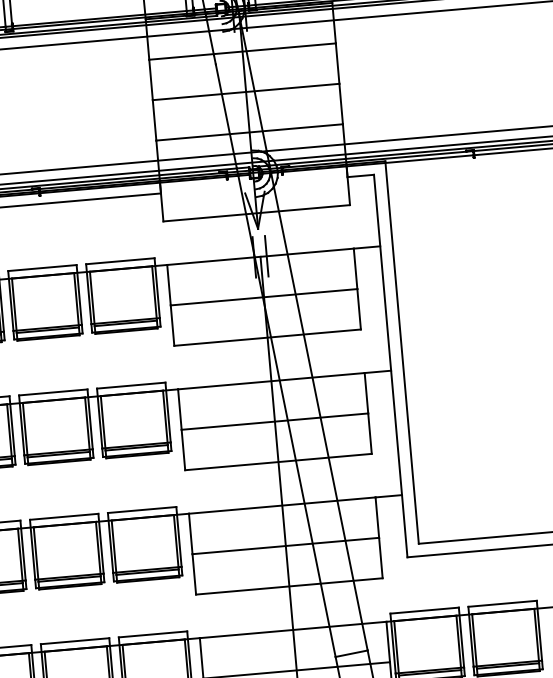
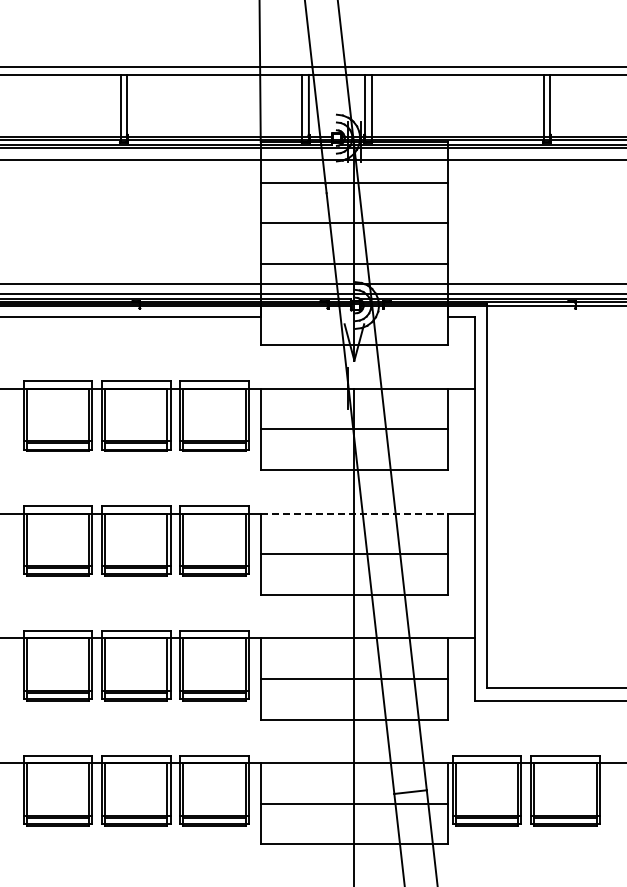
line: (266, 256) -> (360, 388), removed
line: (271, 381) -> (354, 513), solid -> dashed

